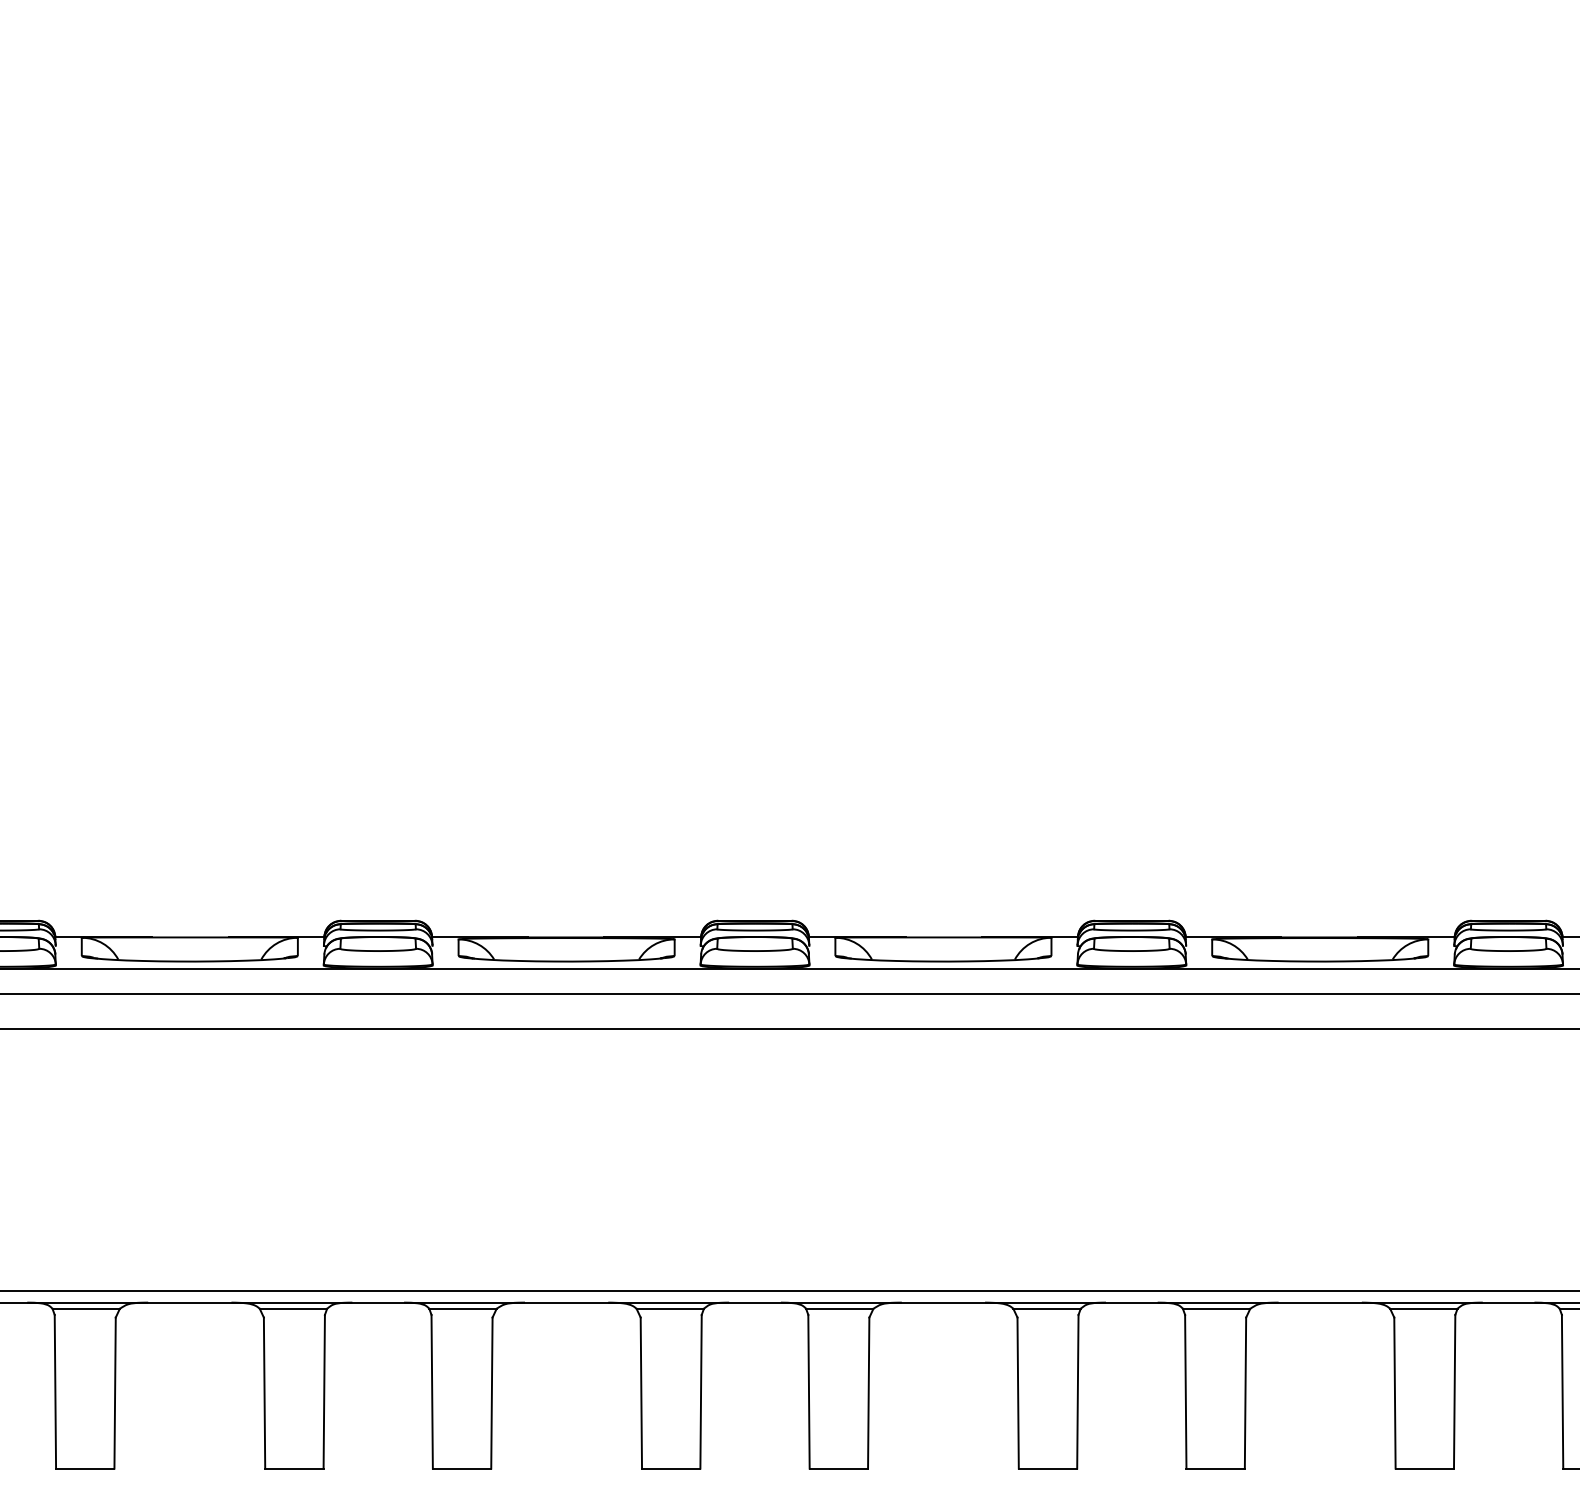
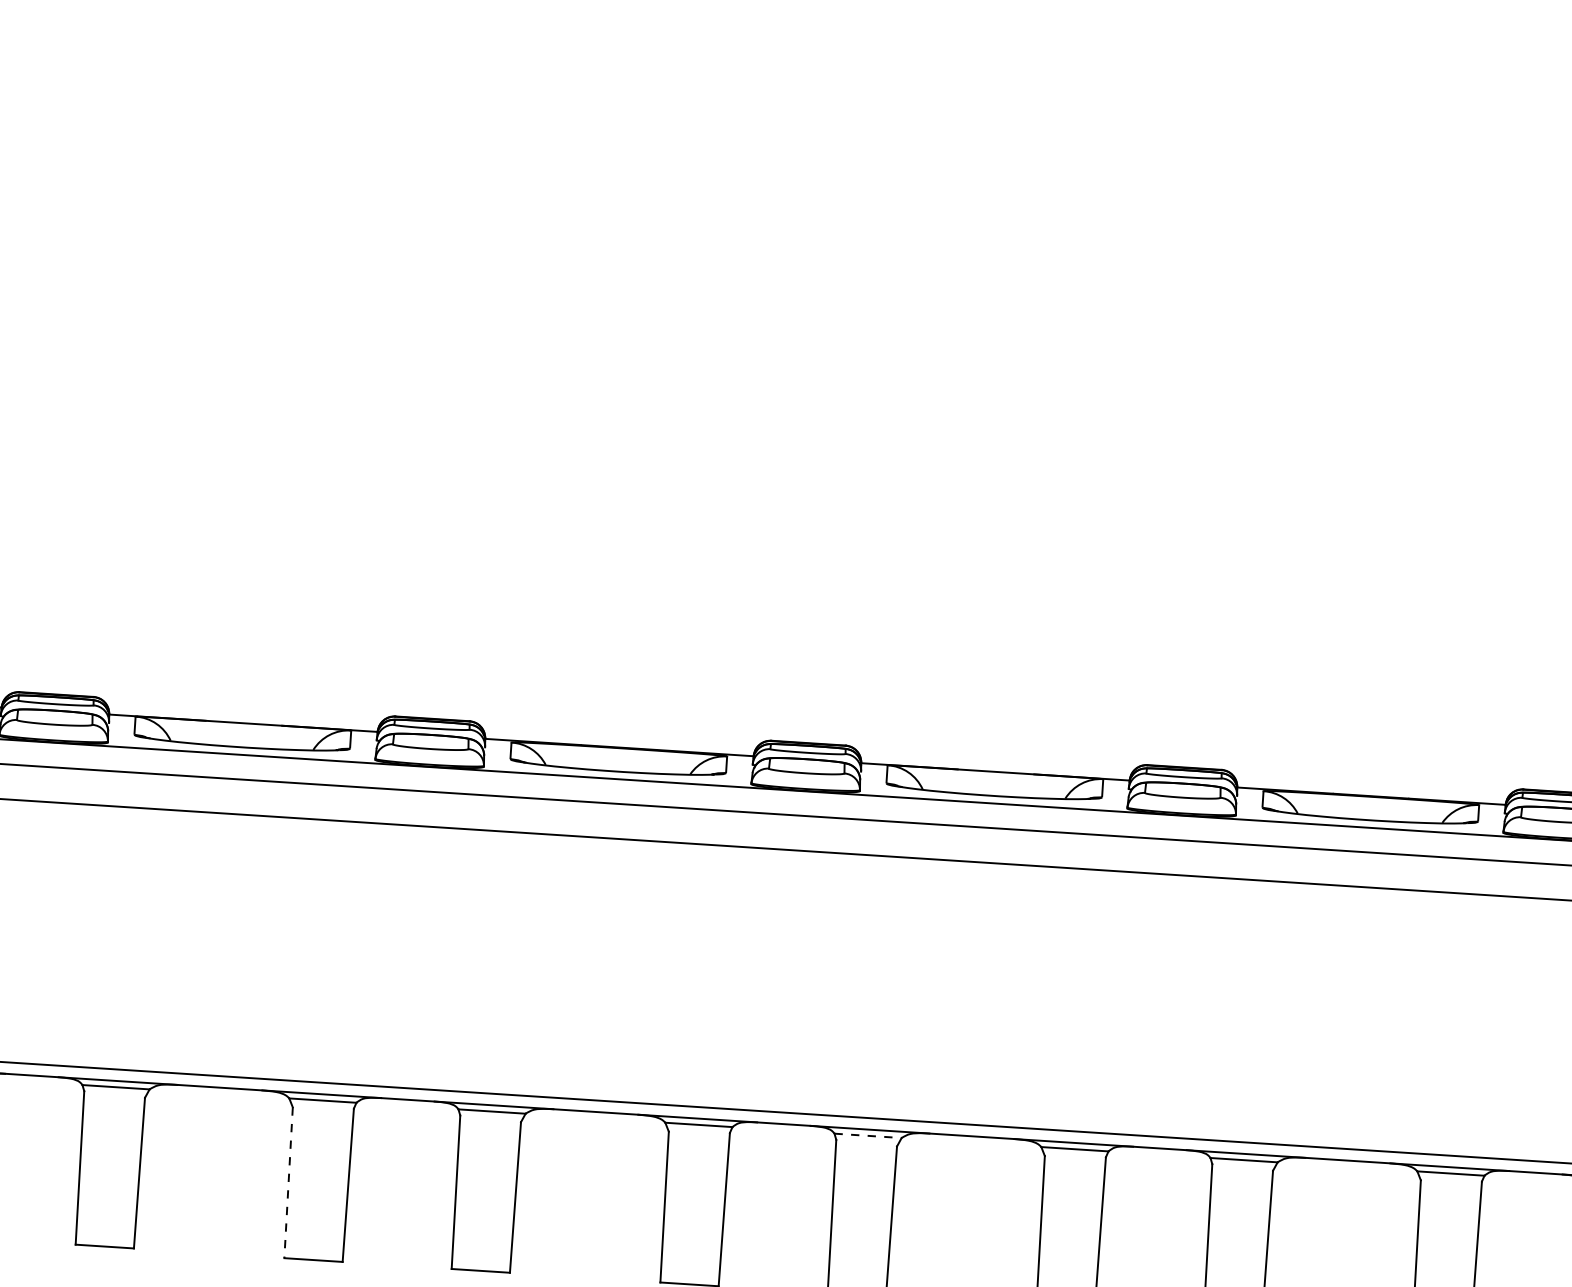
line: (839, 1308) -> (867, 1135), solid -> dashed
line: (264, 1393) -> (288, 1183), solid -> dashed

